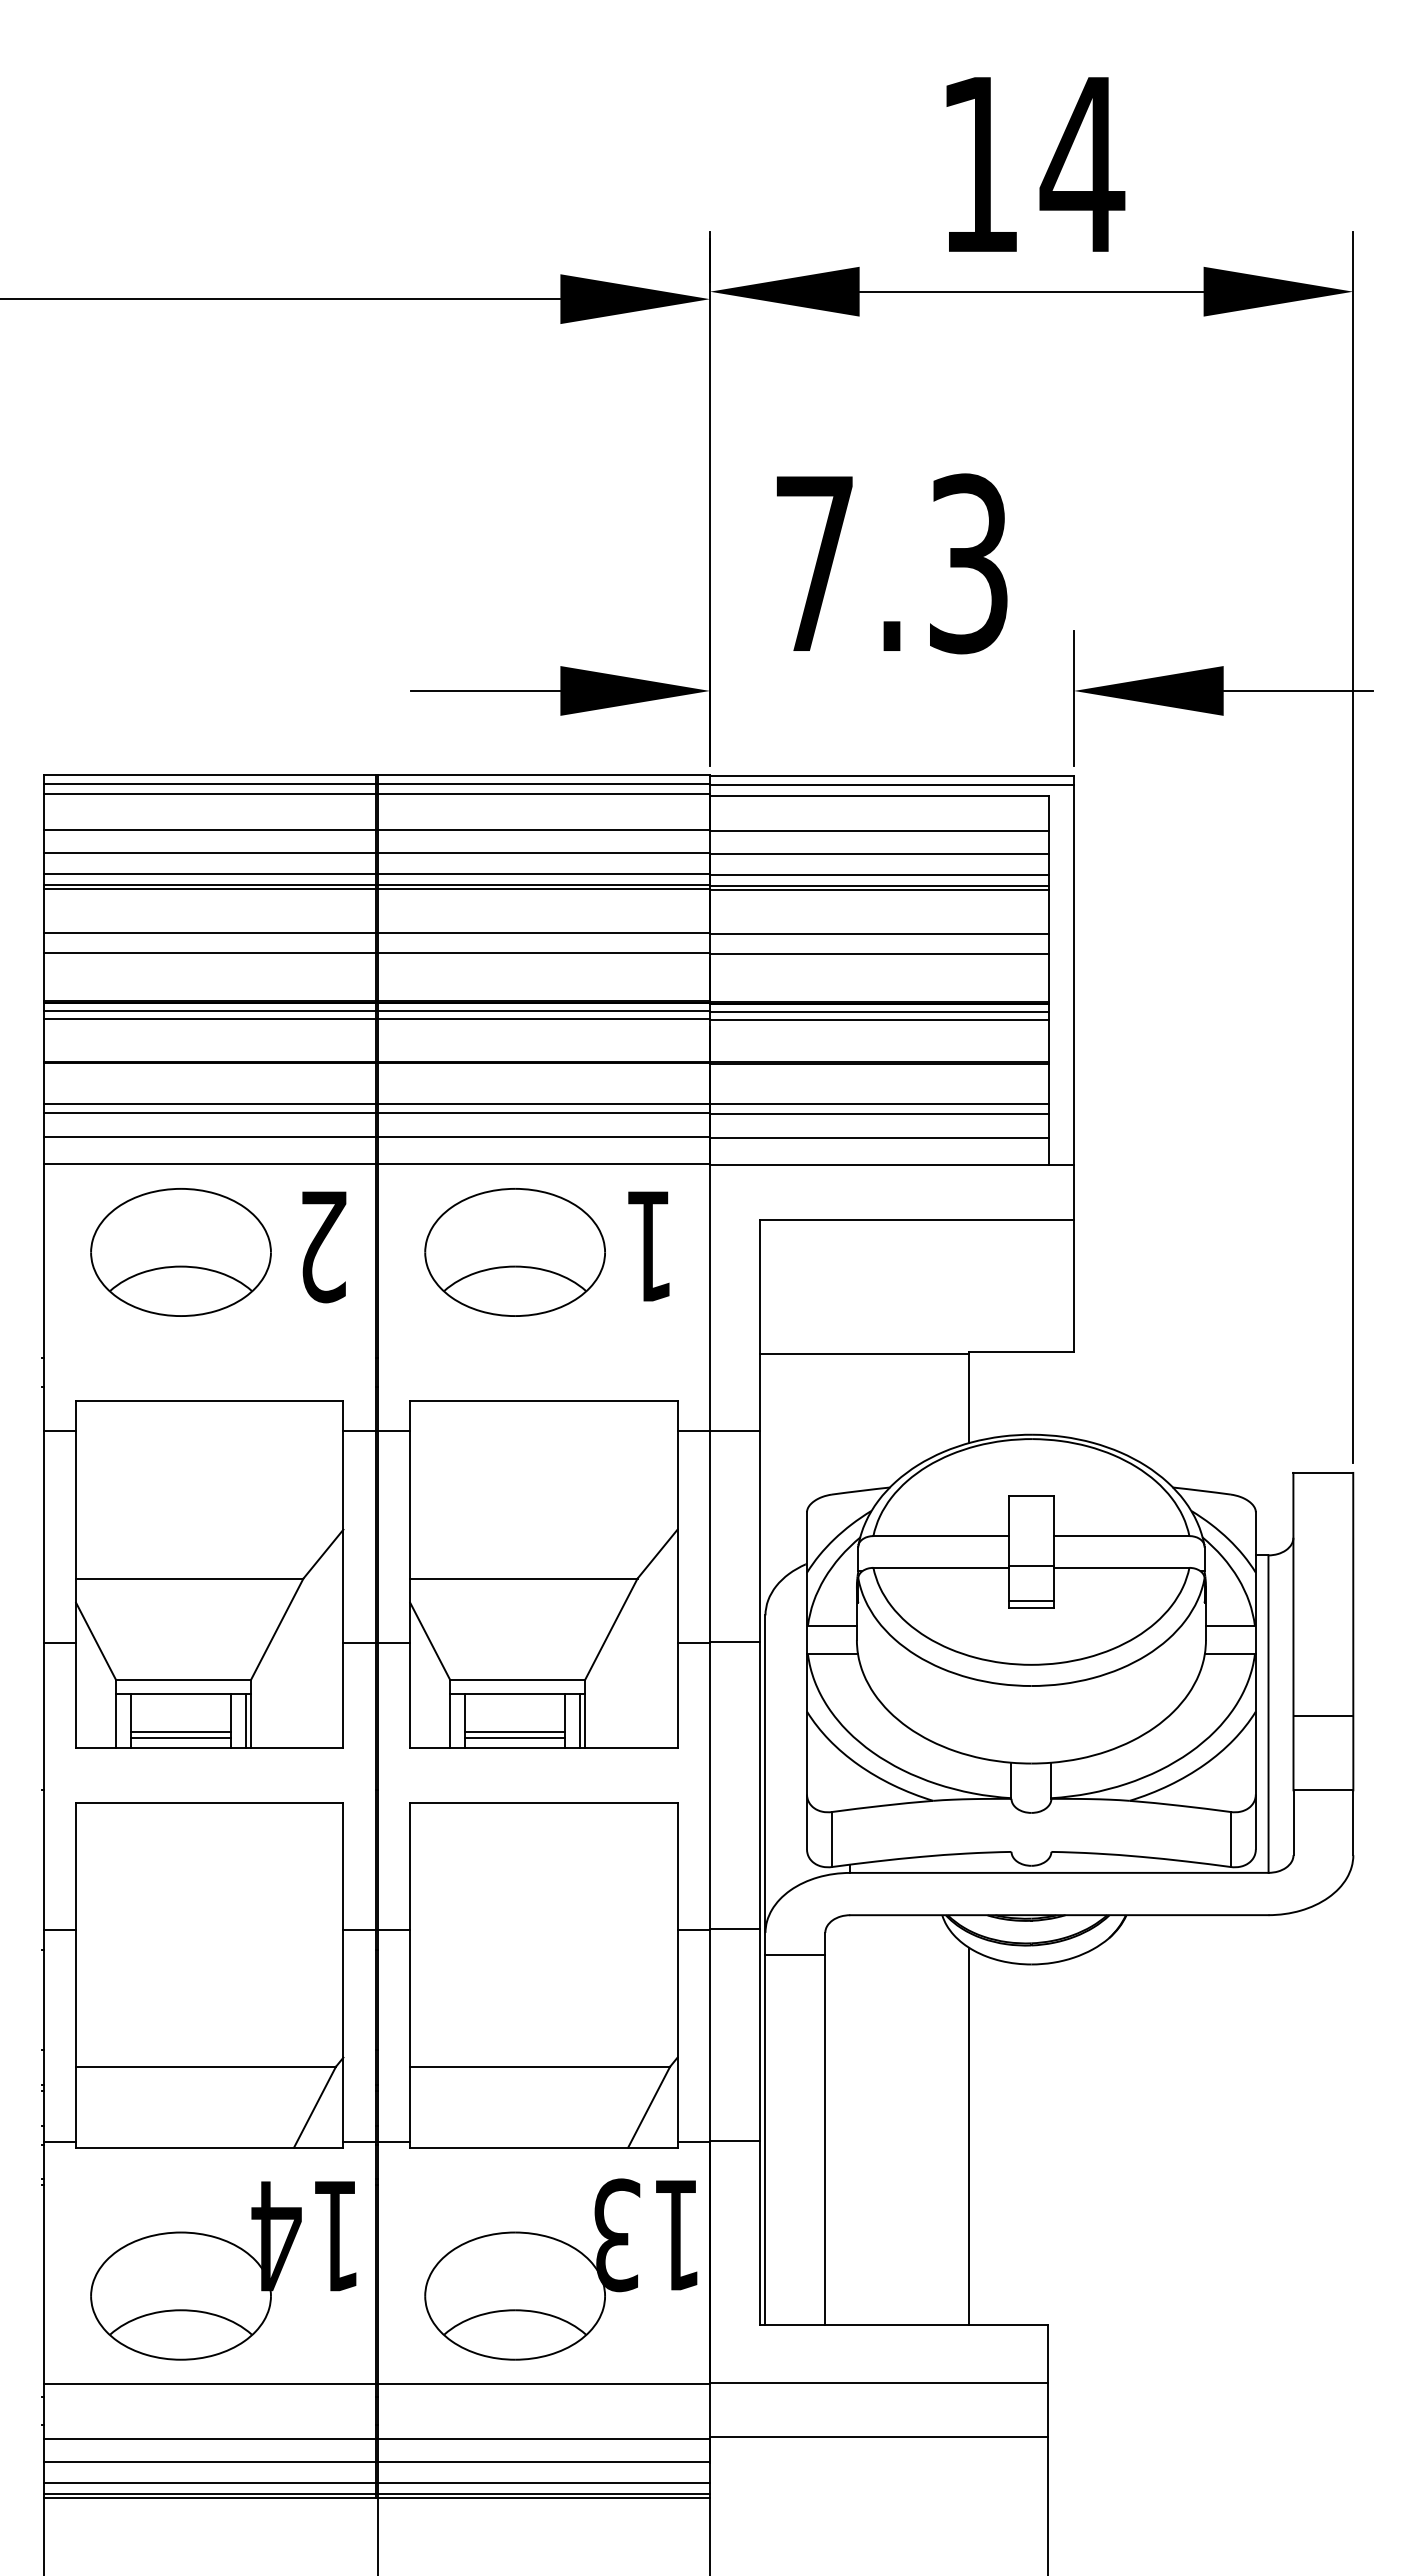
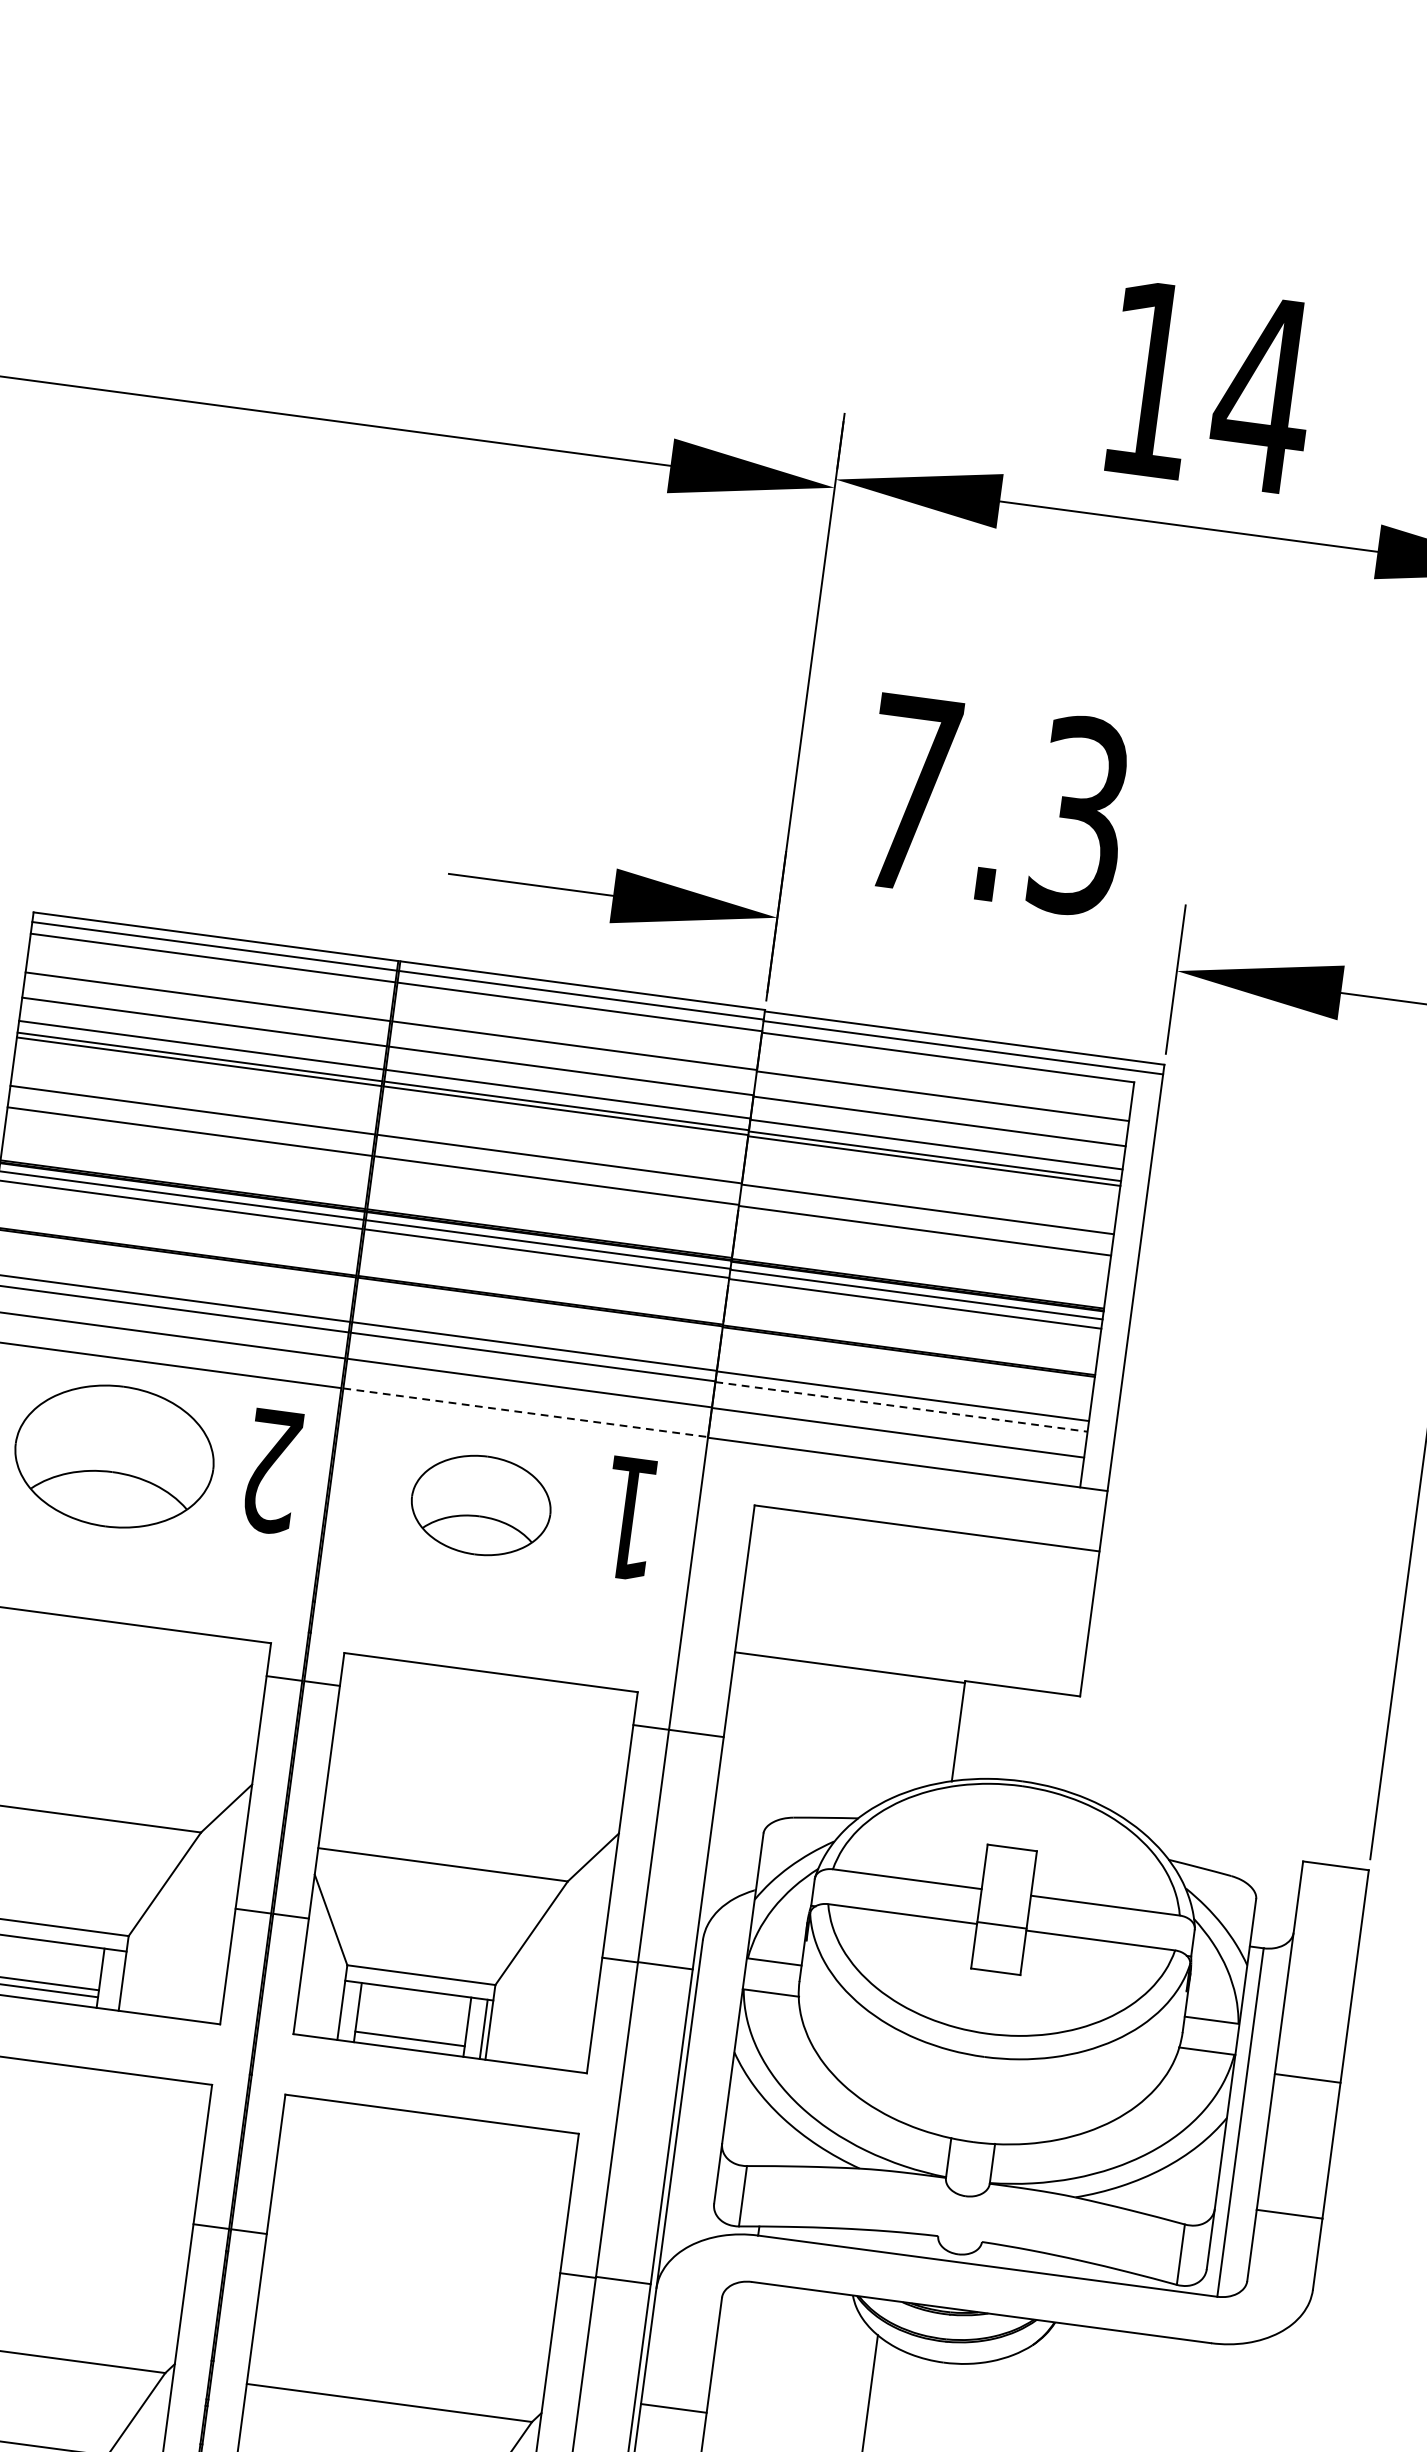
line: (879, 1114) -> (901, 1407), solid -> dashed
line: (544, 1164) -> (526, 1413), solid -> dashed
part: (514, 1252) -> (480, 1505), size x0.7
line: (1030, 1601) -> (995, 1964), removed
line: (1323, 1715) -> (1307, 2078), moved
line: (245, 1721) -> (116, 1980), removed
line: (515, 1732) -> (411, 2032), removed
line: (795, 1954) -> (673, 2408), moved

